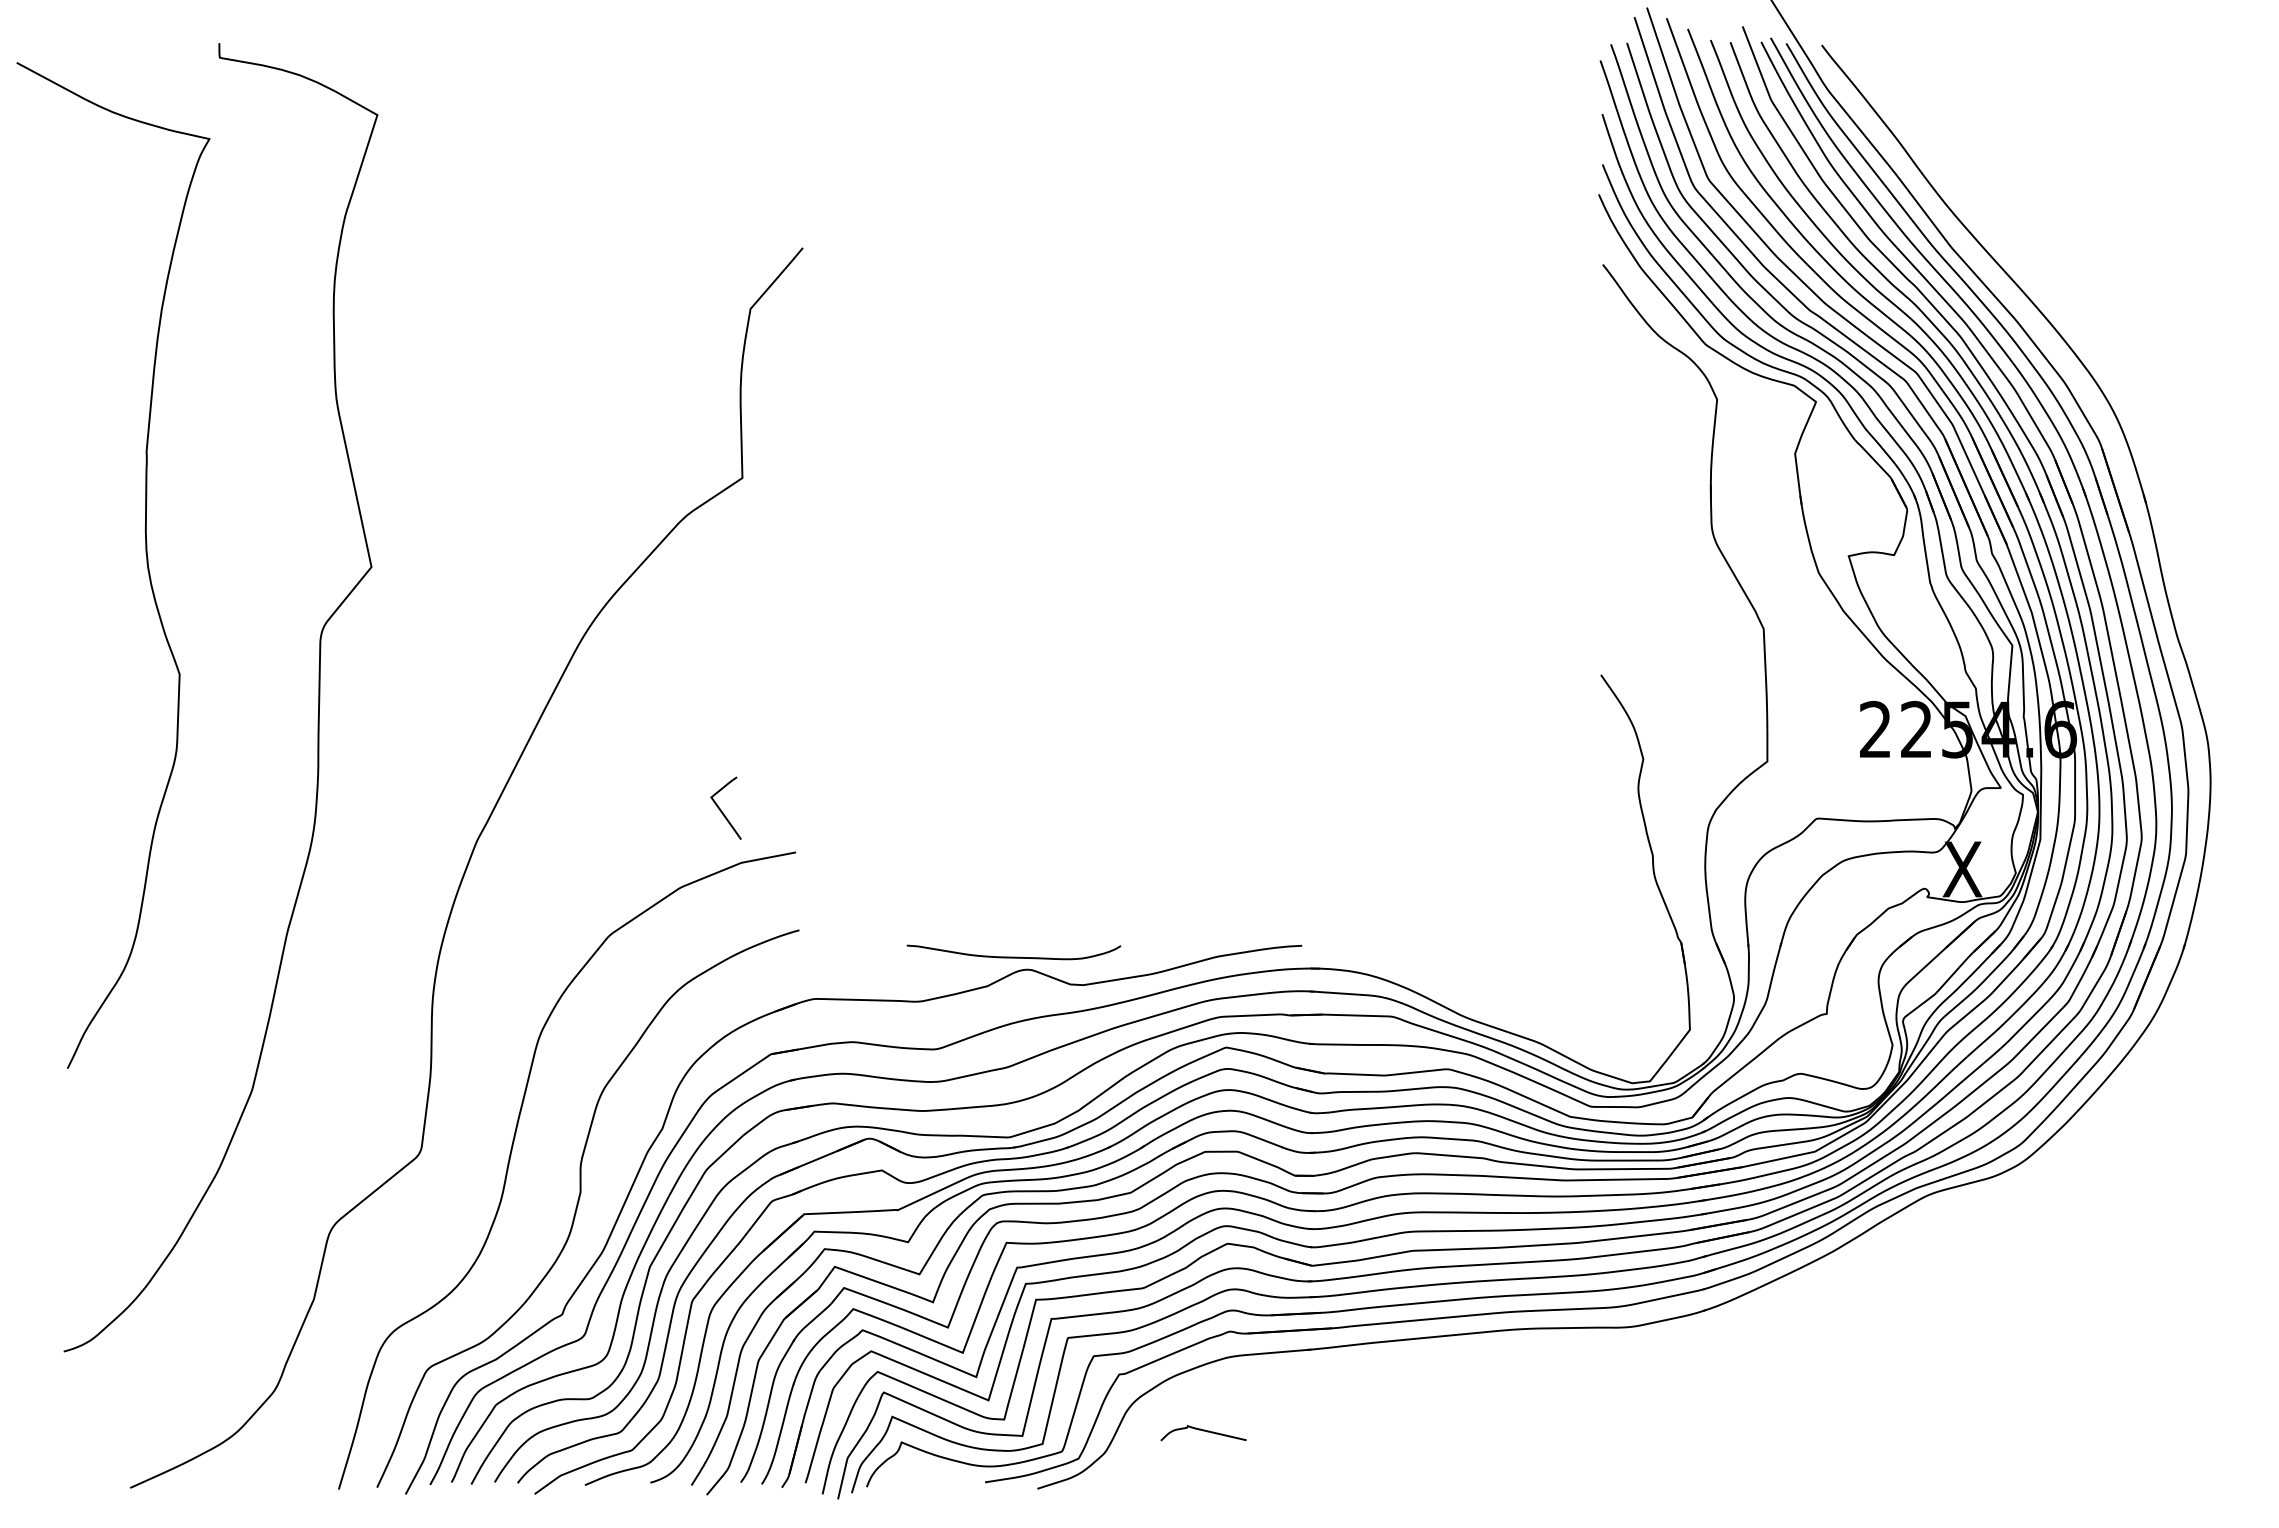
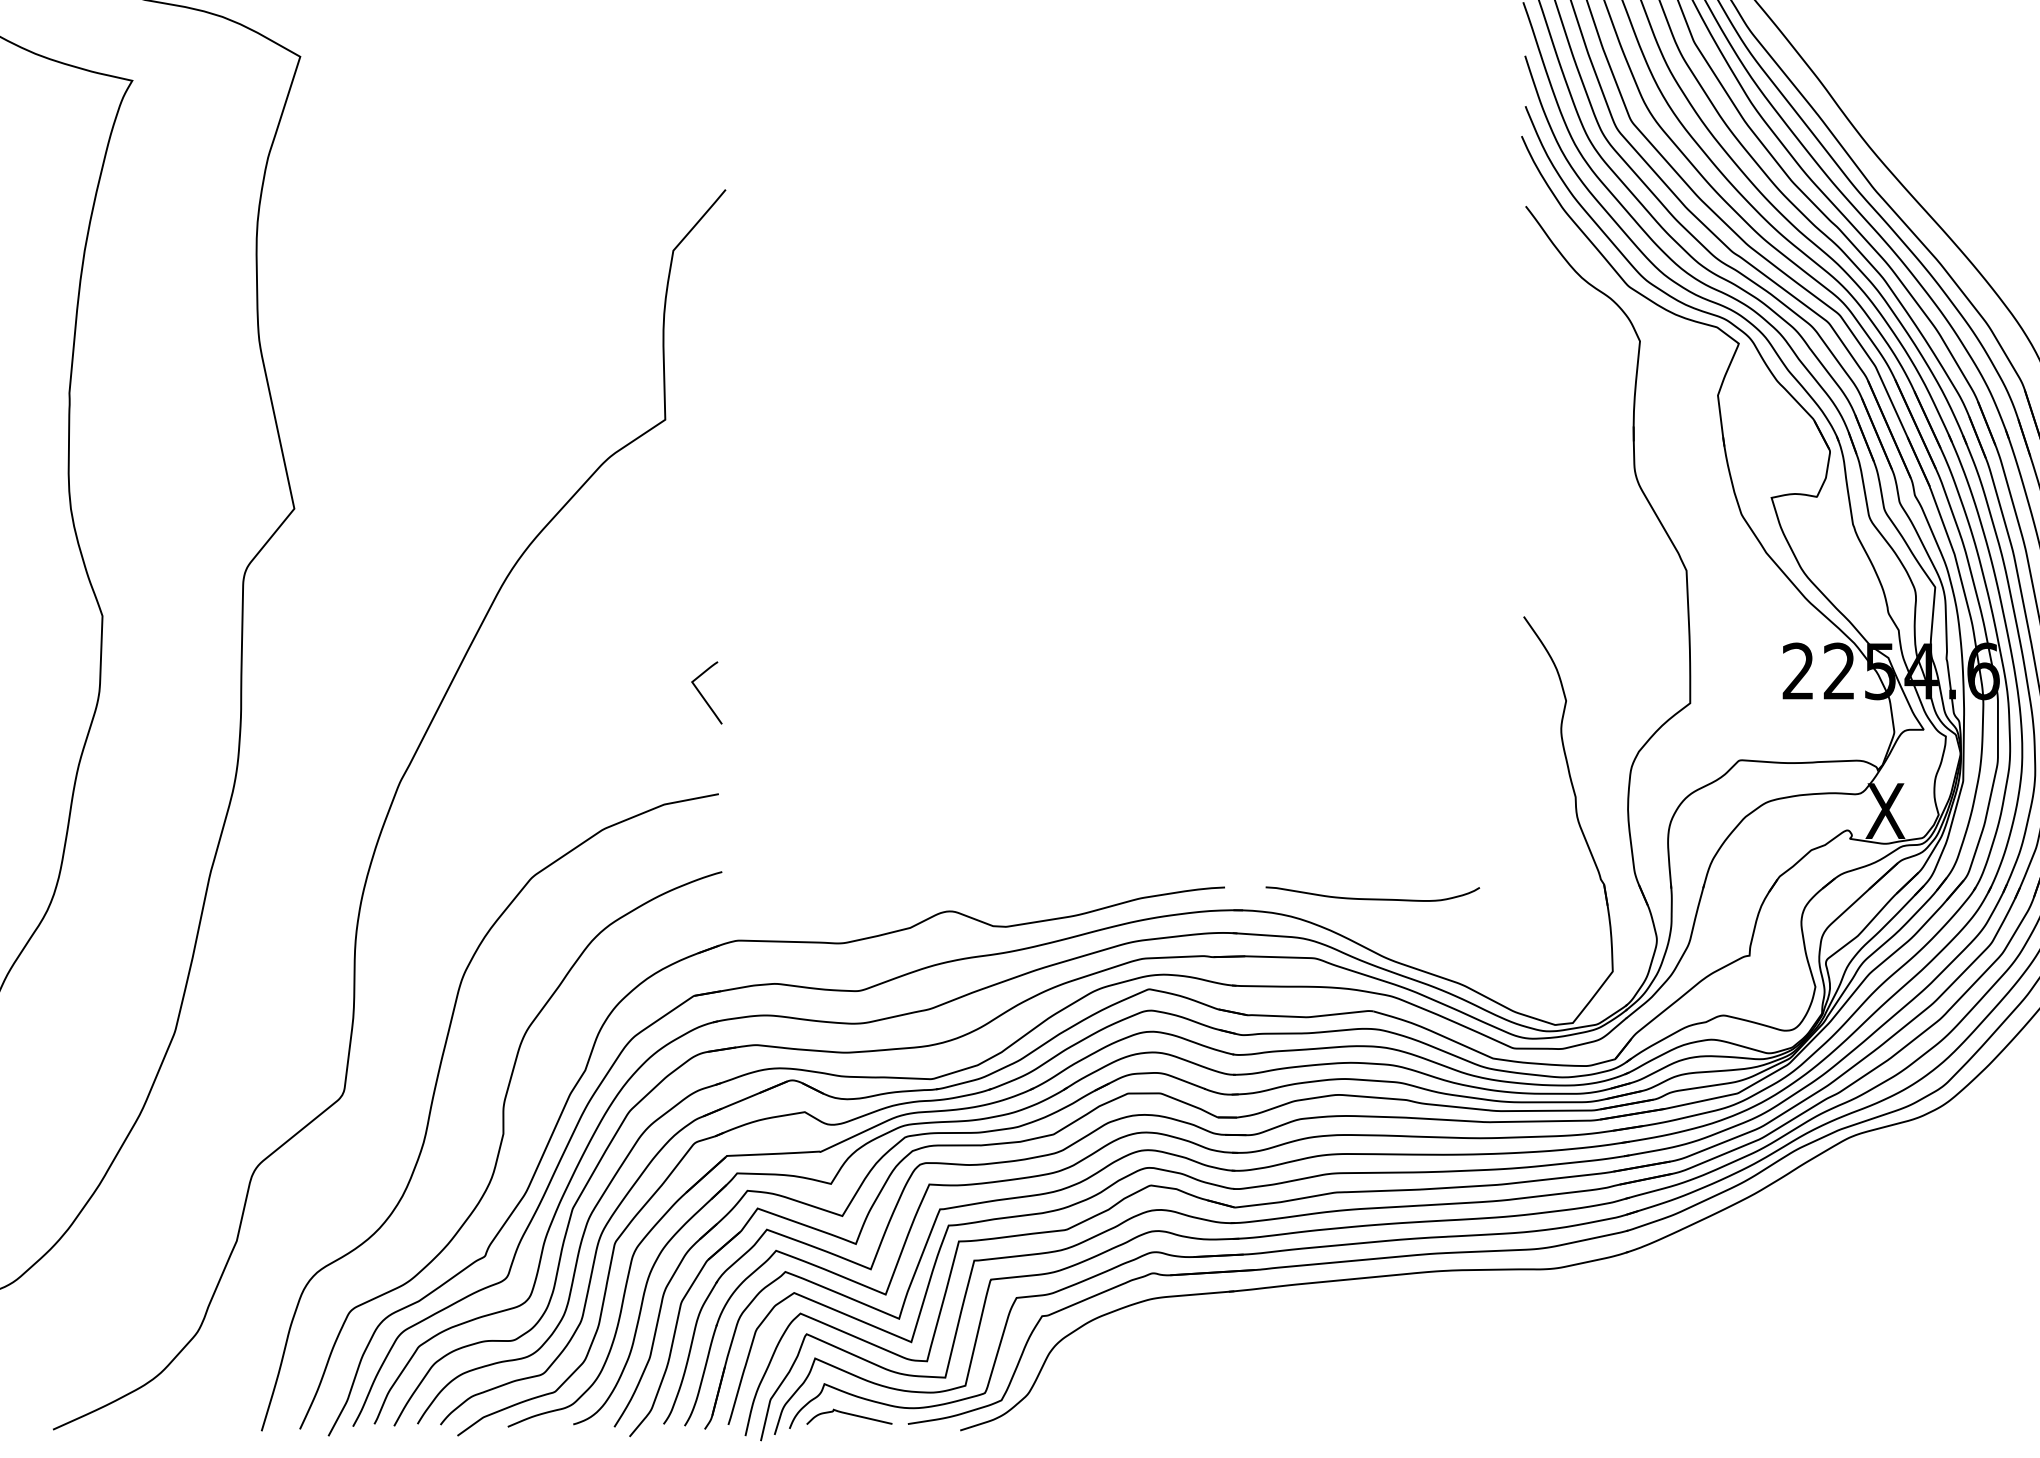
curve: (721, 809) -> (702, 694), moved
curve: (1013, 956) -> (1372, 898), moved
curve: (1203, 1431) -> (849, 1415), moved

